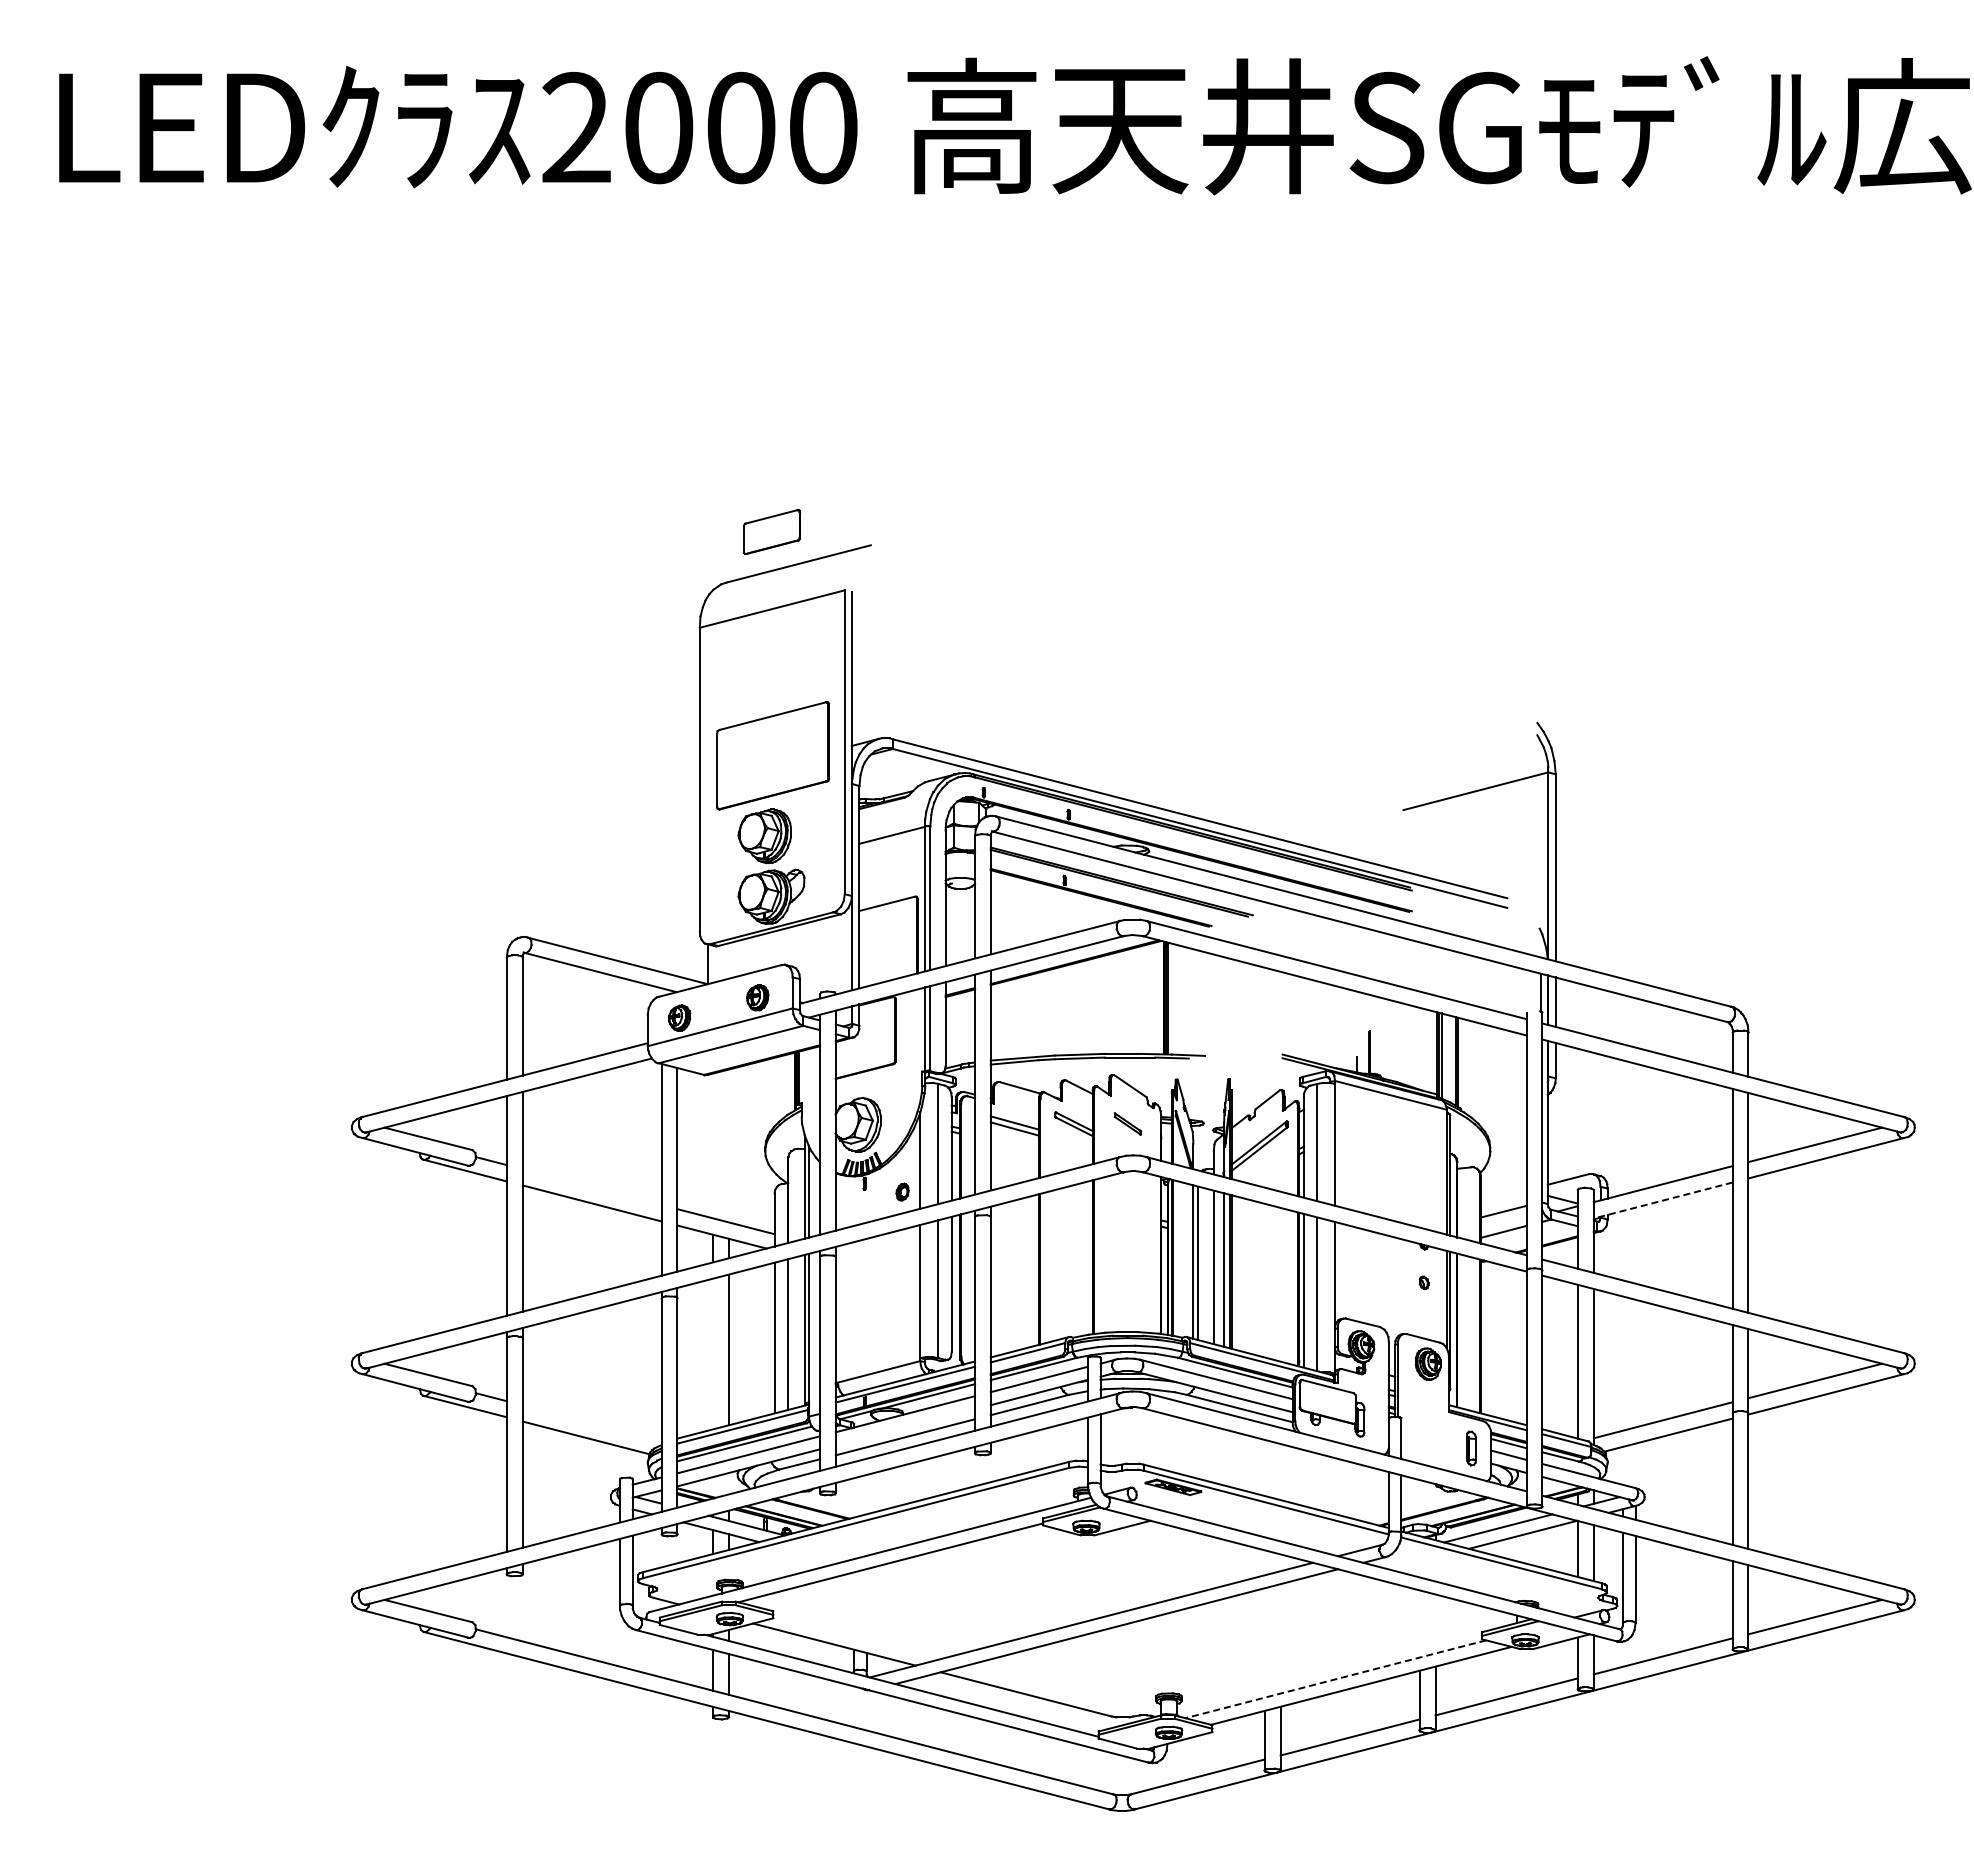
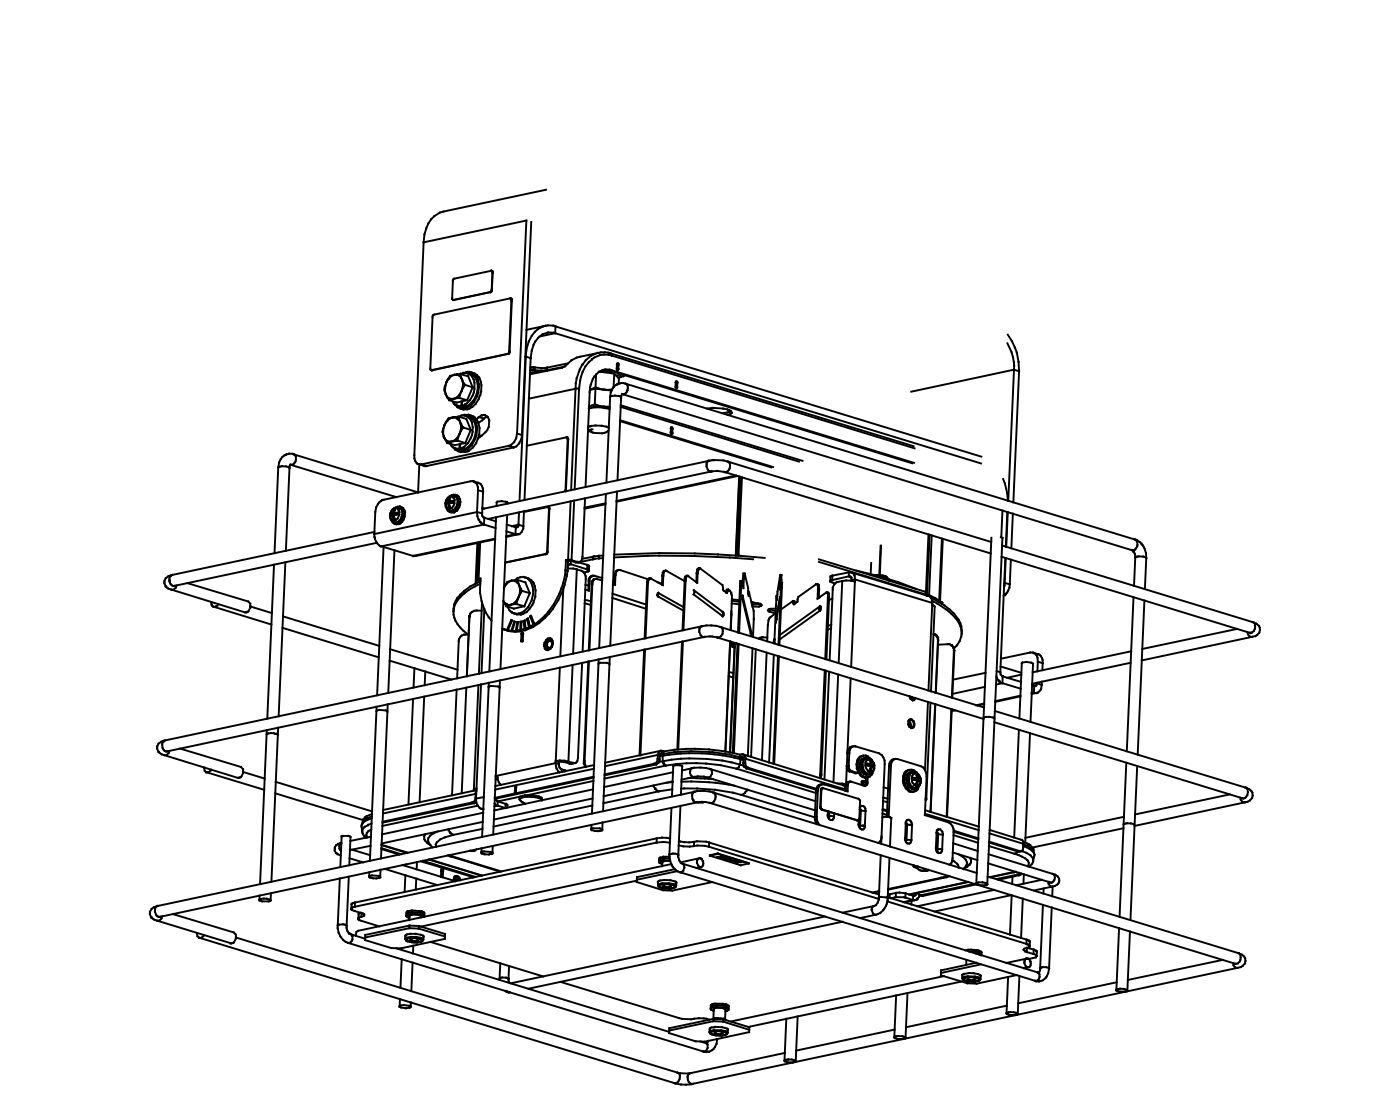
part: (771, 531) -> (472, 285), moved
part: (1127, 1123) -> (708, 602), size x1.67
line: (591, 1187) -> (330, 631), added
line: (1663, 1200) -> (1081, 673), dashed -> solid
line: (713, 1353) -> (410, 751), added
line: (591, 1423) -> (323, 796), added
line: (905, 1427) -> (543, 809), added
part: (1426, 1436) -> (908, 831), added
line: (1335, 1679) -> (836, 998), dashed -> solid

